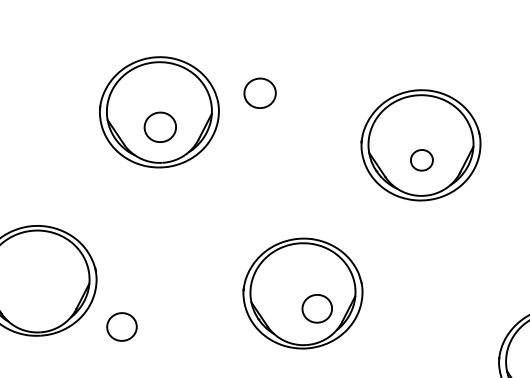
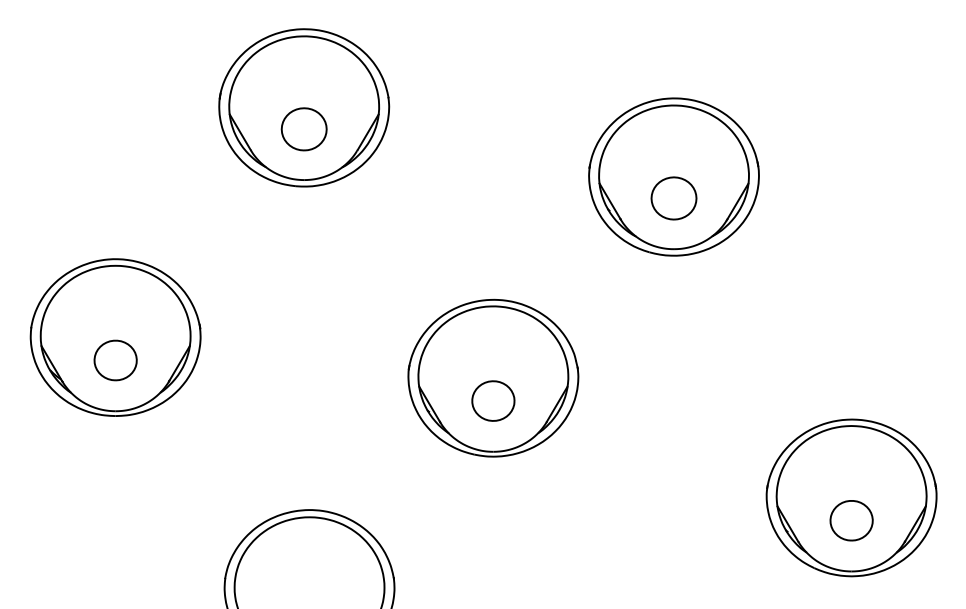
part: (259, 93) -> (448, 89), removed
part: (421, 160) -> (673, 198), size x1.43
part: (317, 308) -> (493, 400), moved
part: (121, 327) -> (115, 360), moved

